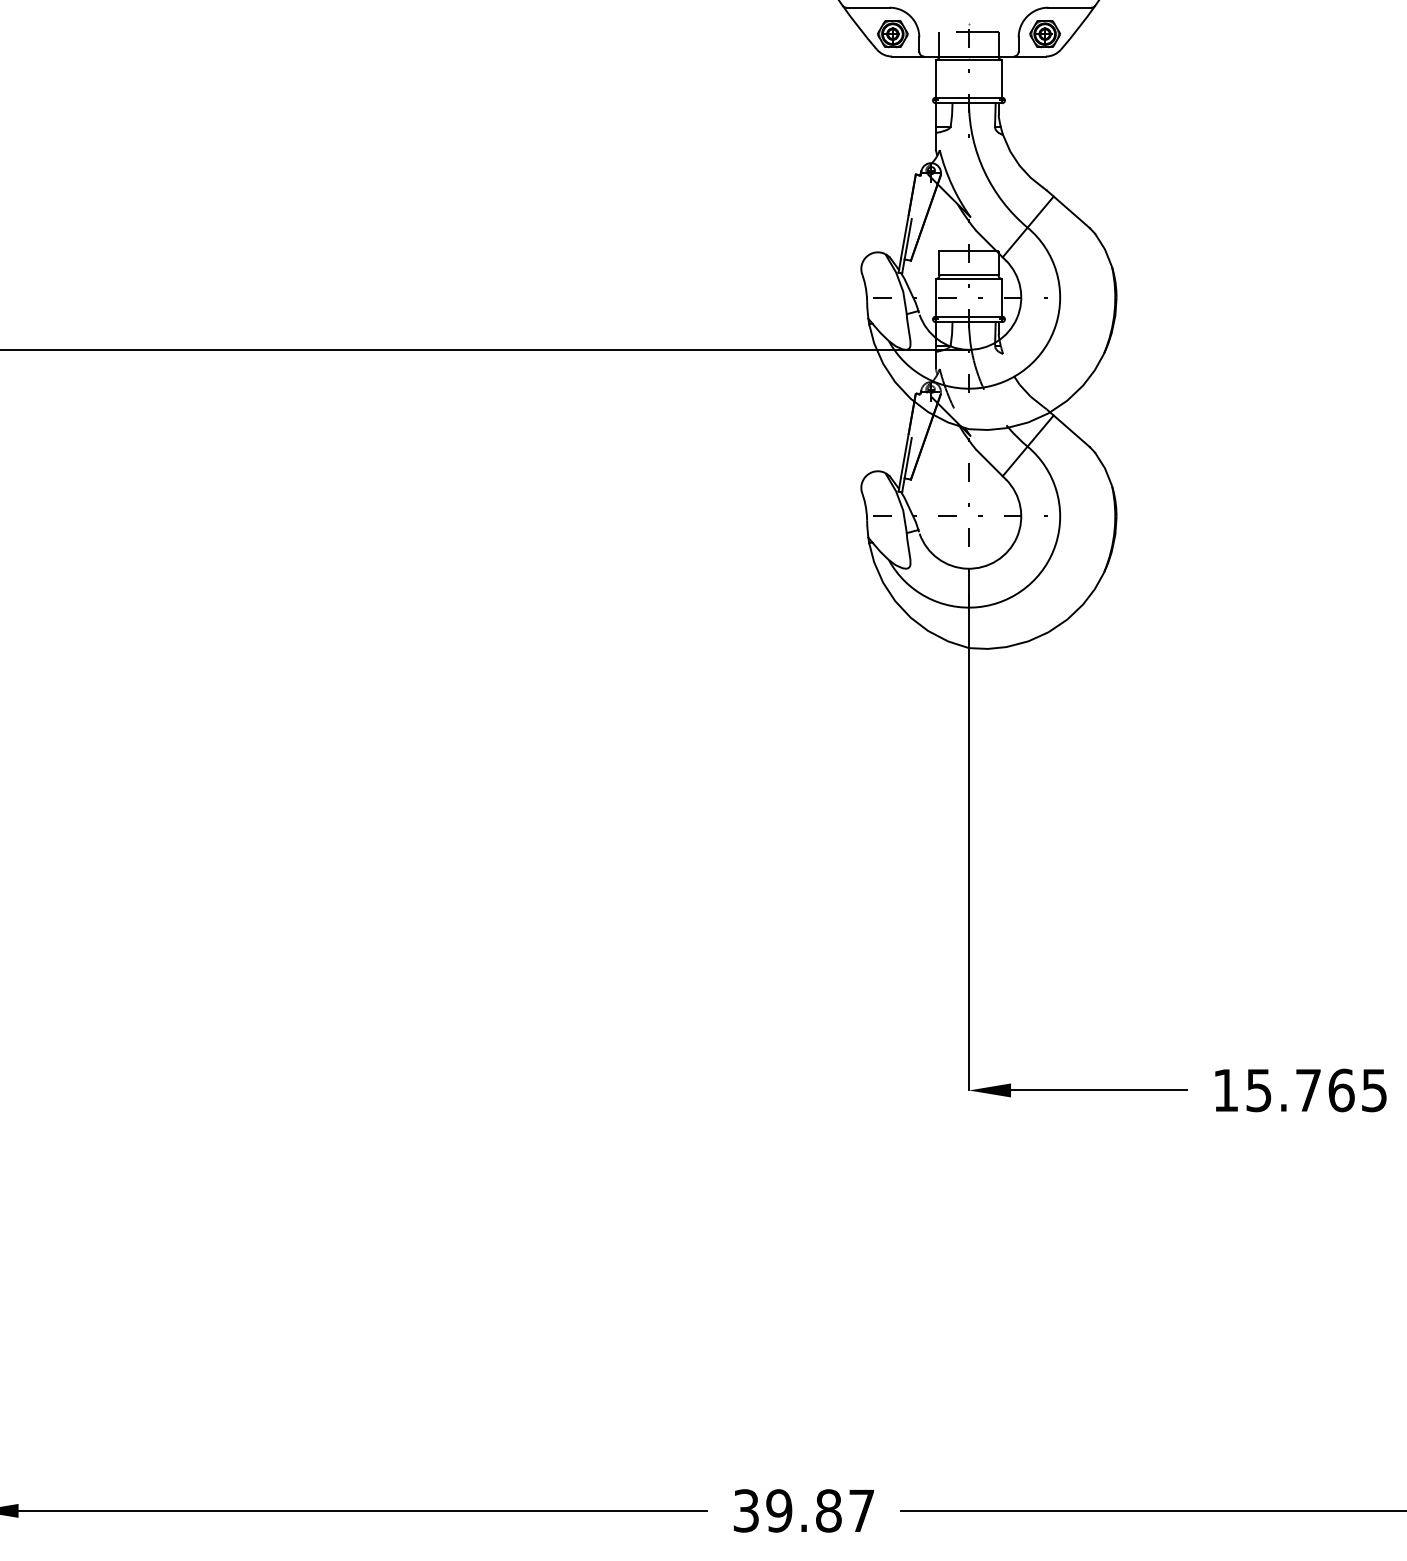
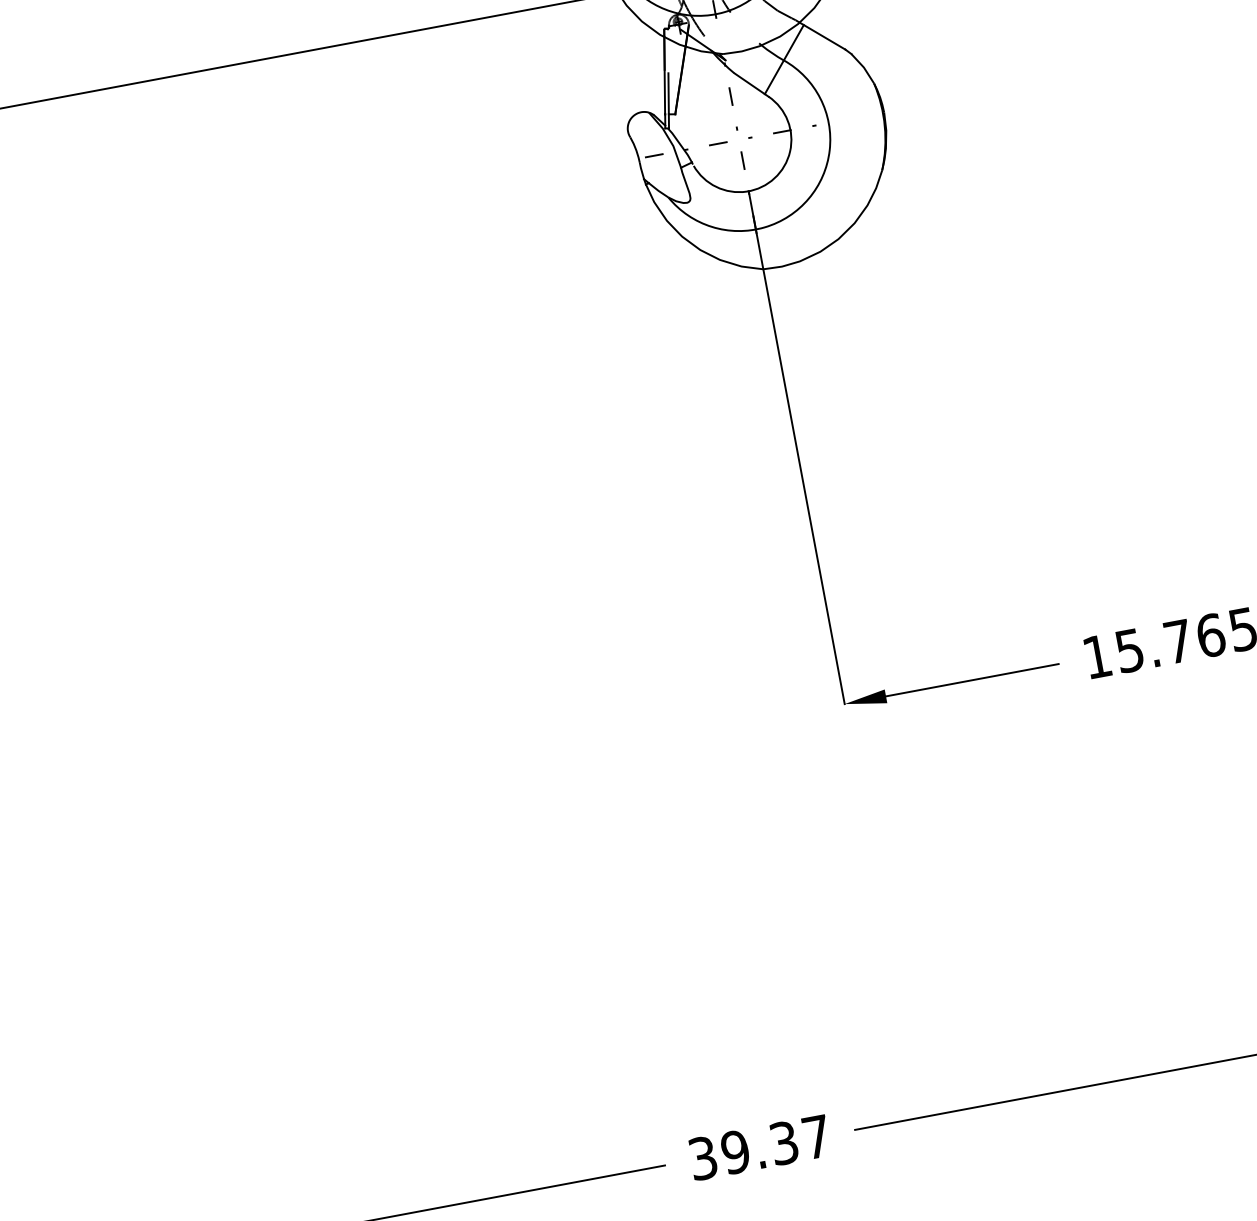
text: (828, 1510) -> (783, 1142), 39.87 -> 39.37

